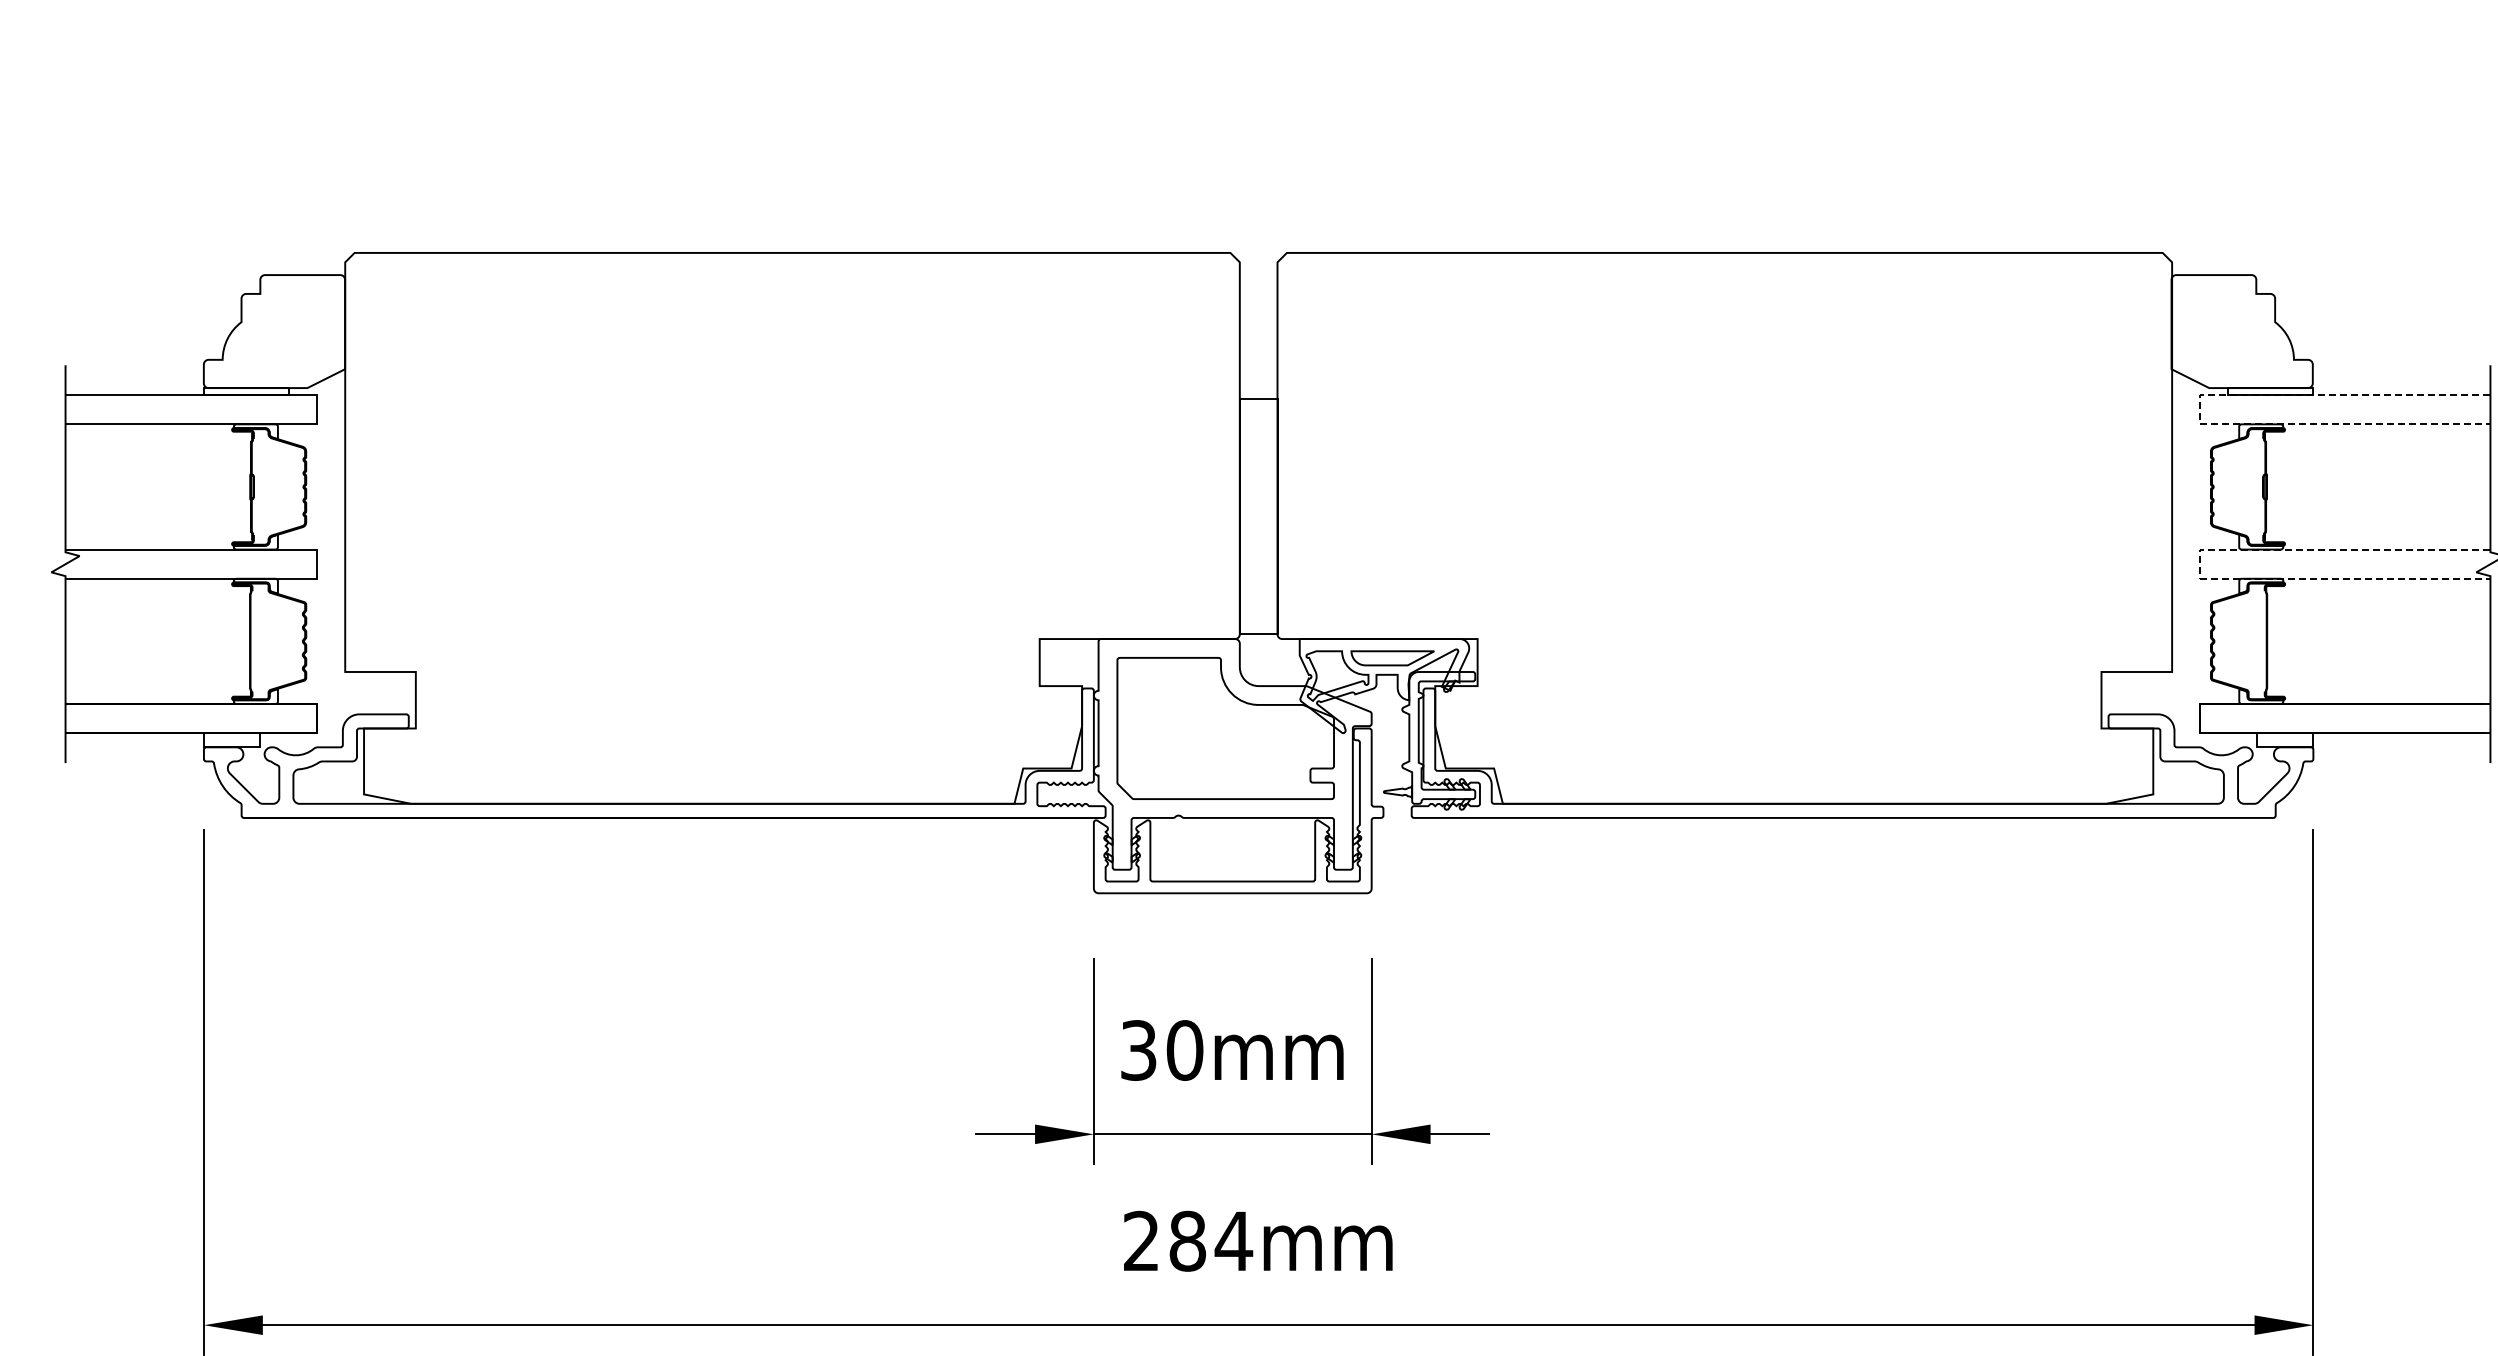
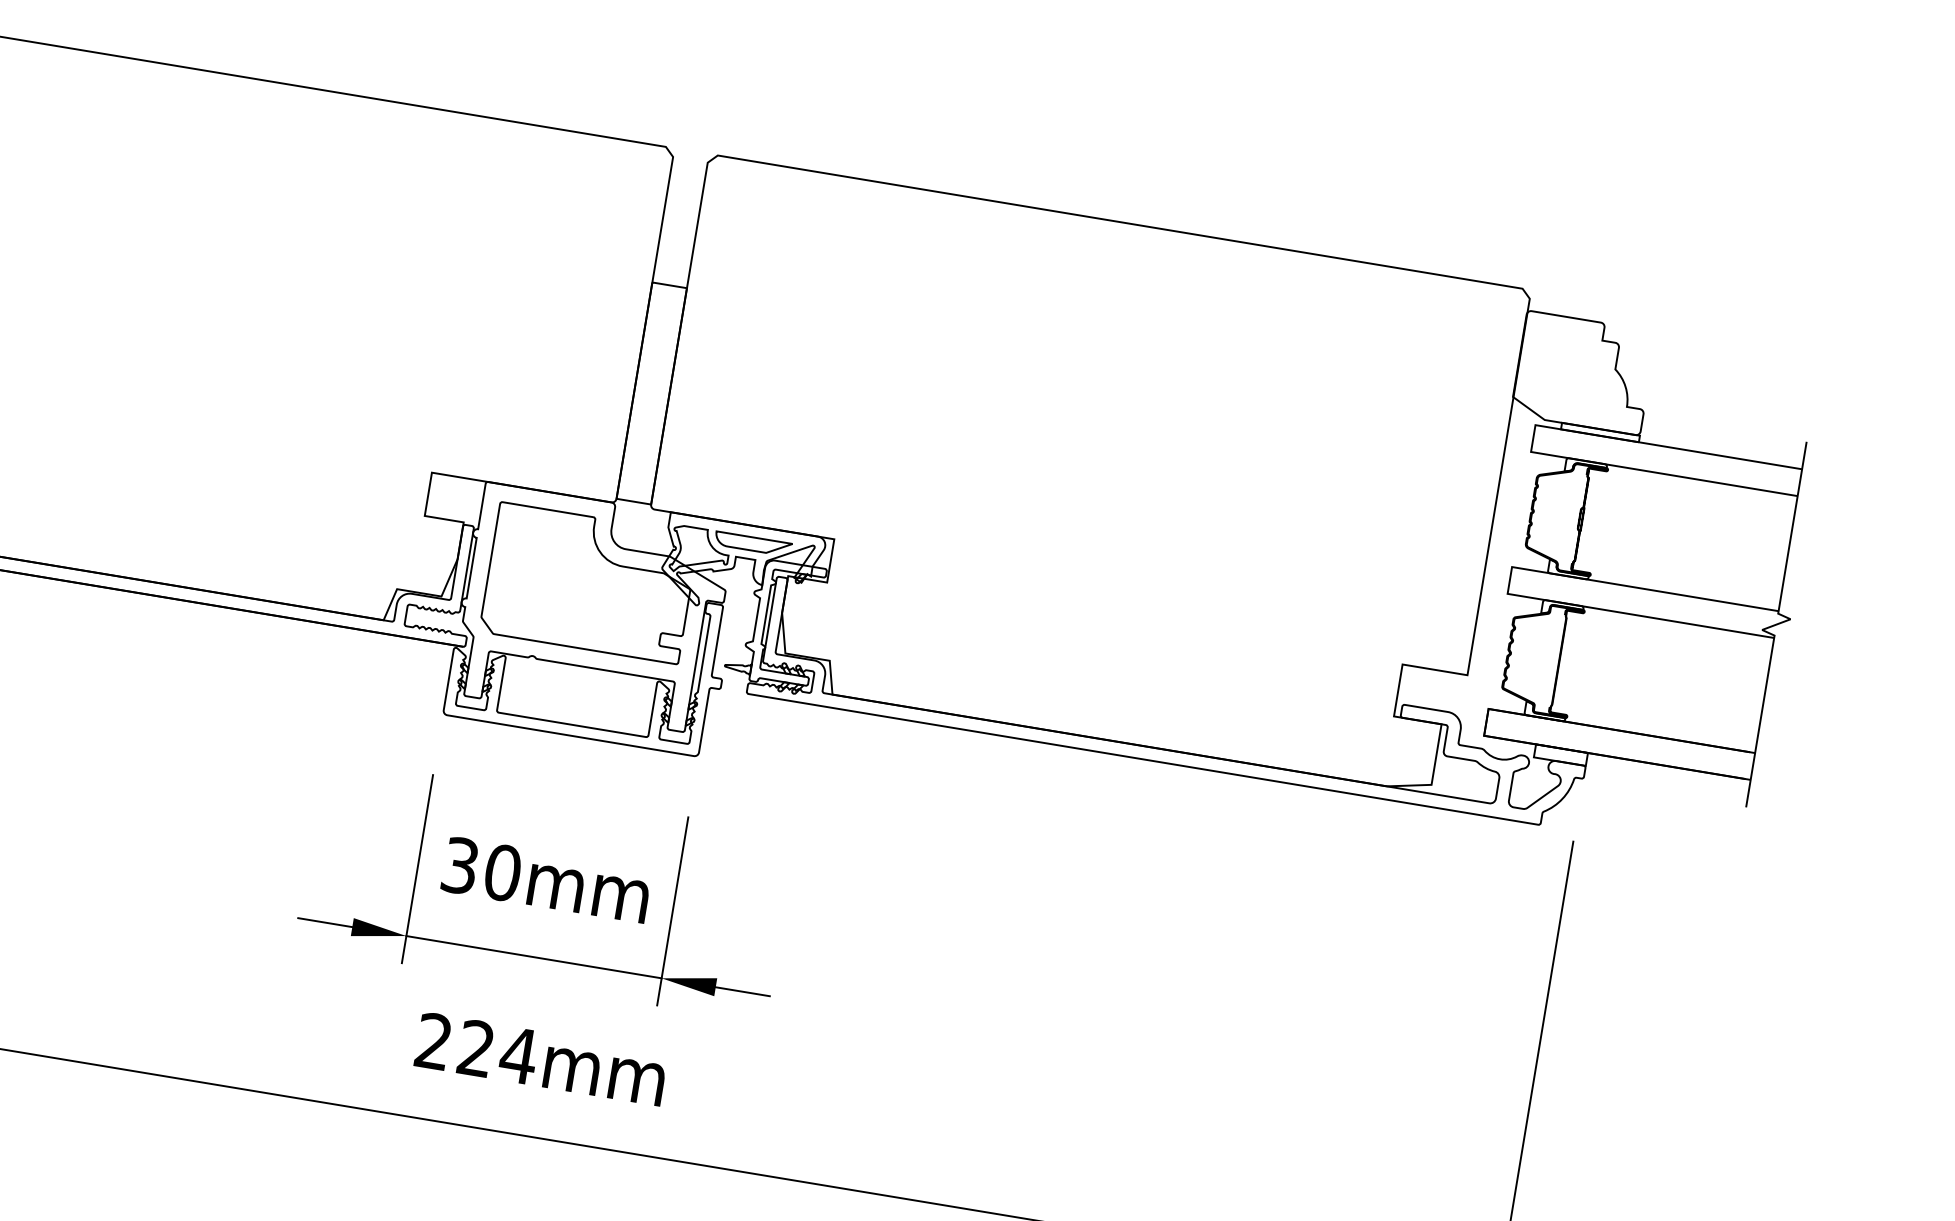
line: (2200, 409) -> (1533, 438), dashed -> solid
line: (2200, 564) -> (1509, 580), dashed -> solid
text: (1187, 1240) -> (476, 1047), 284mm -> 224mm

